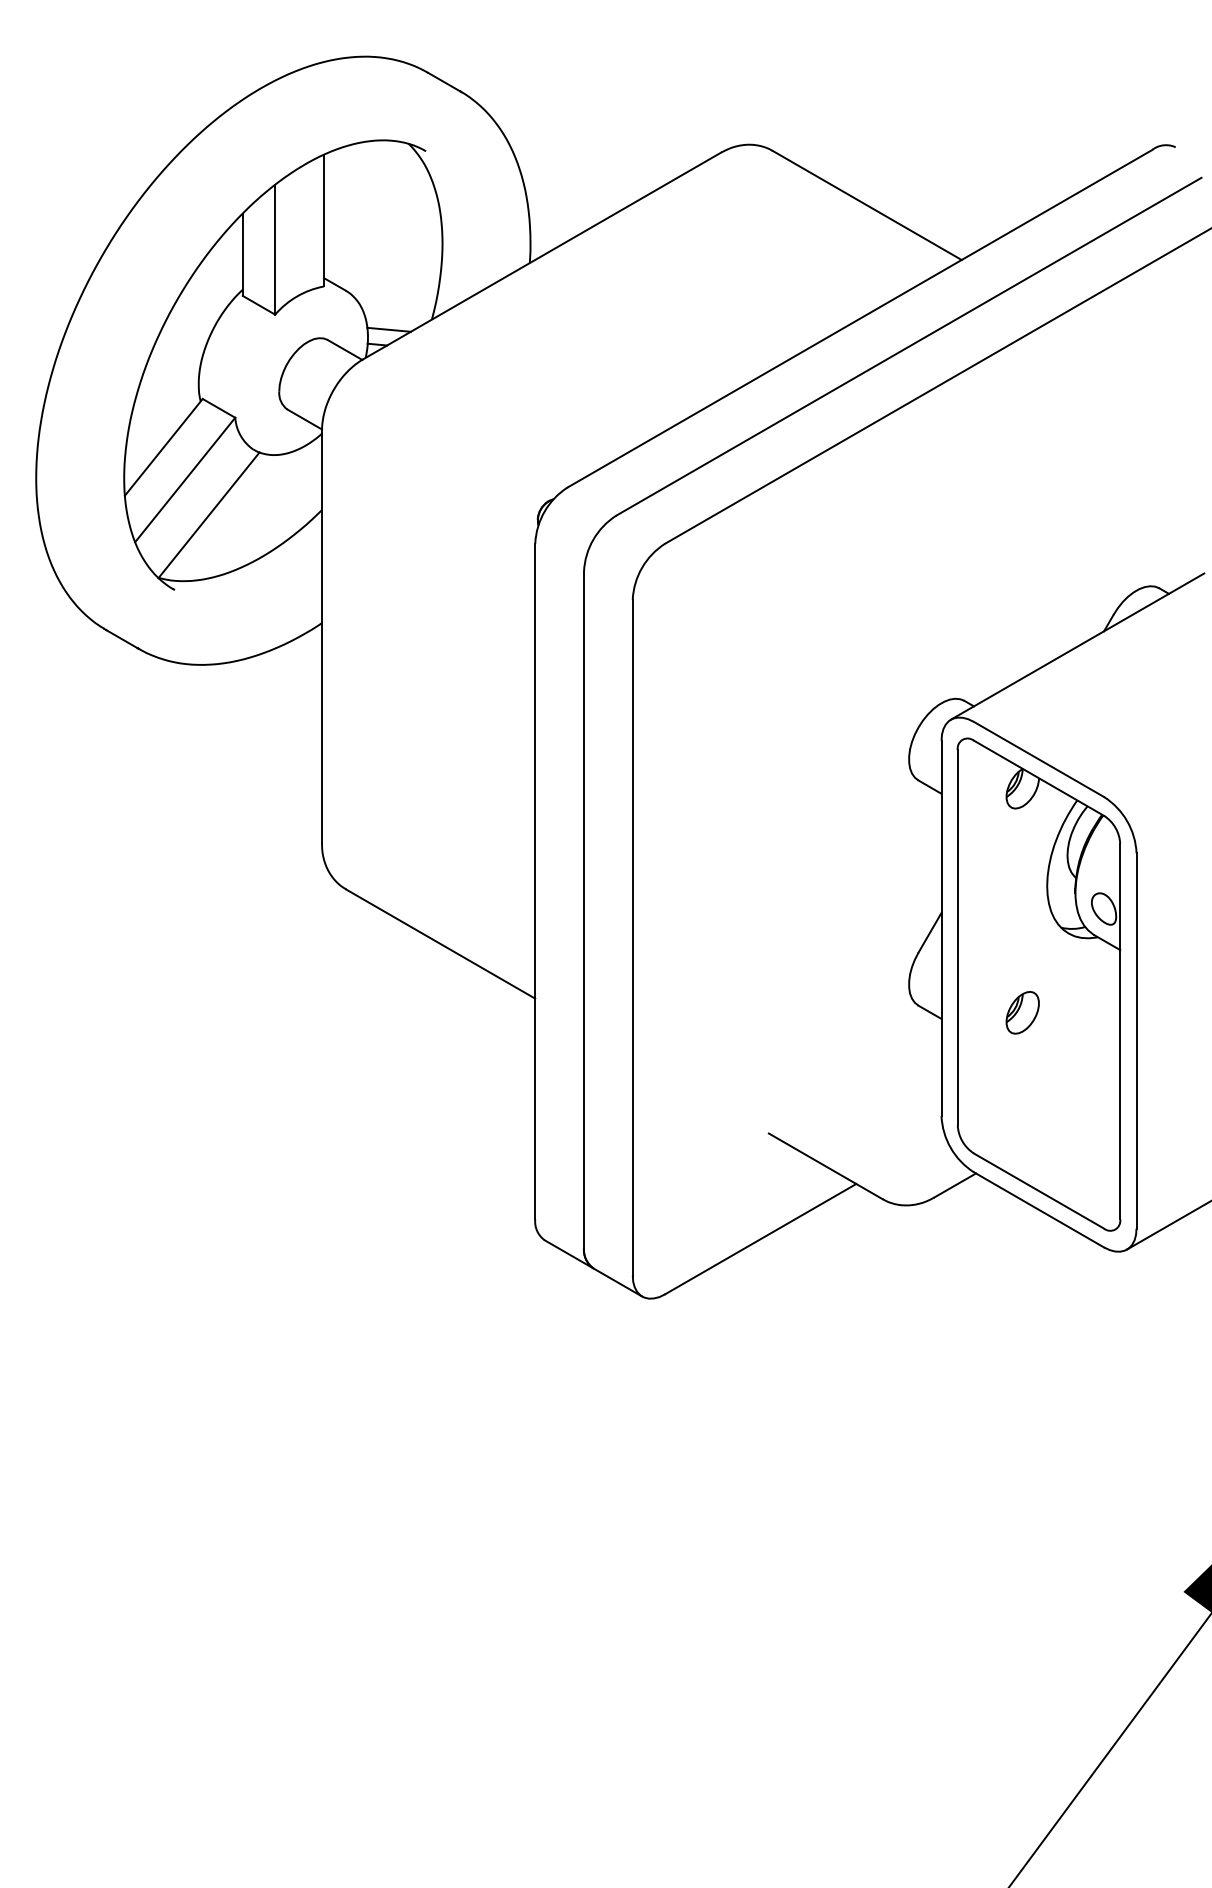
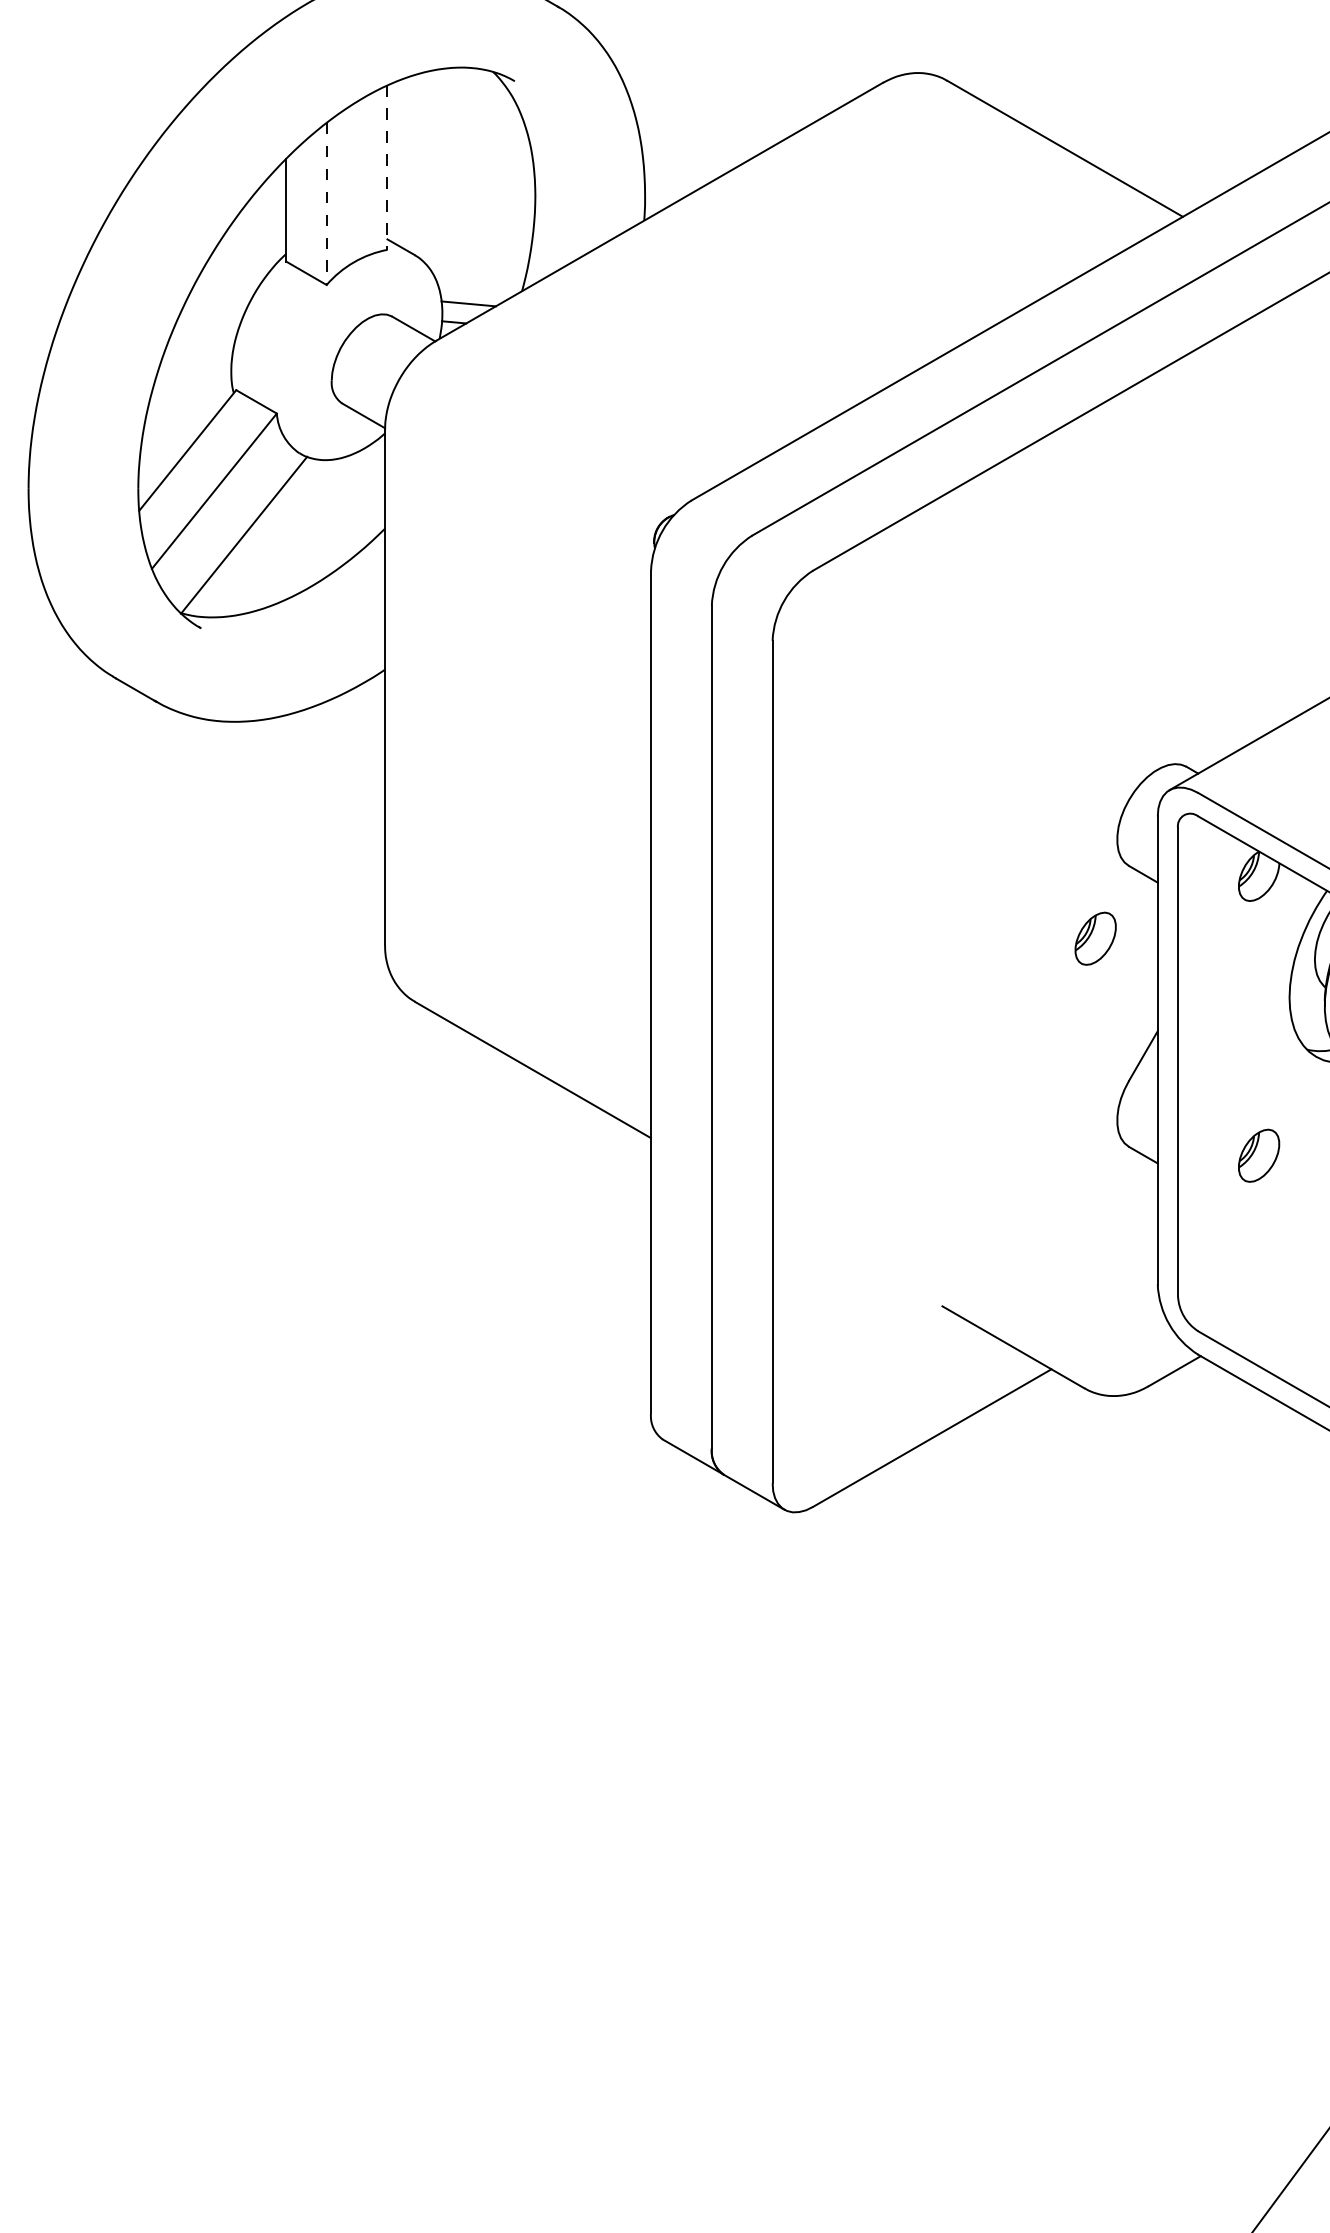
line: (323, 220) -> (386, 167), solid -> dashed
line: (275, 249) -> (327, 203), solid -> dashed
part: (891, 838) -> (1095, 938), added

